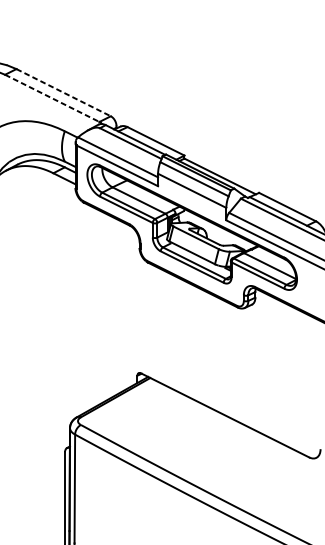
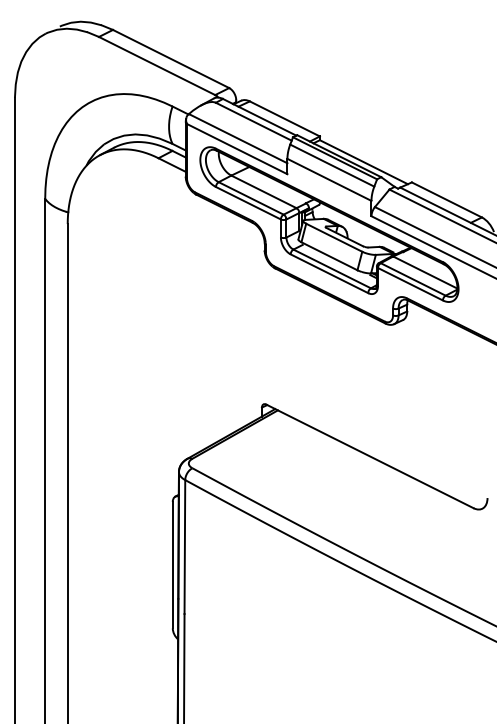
line: (63, 93) -> (171, 59), dashed -> solid
line: (52, 98) -> (157, 66), dashed -> solid

